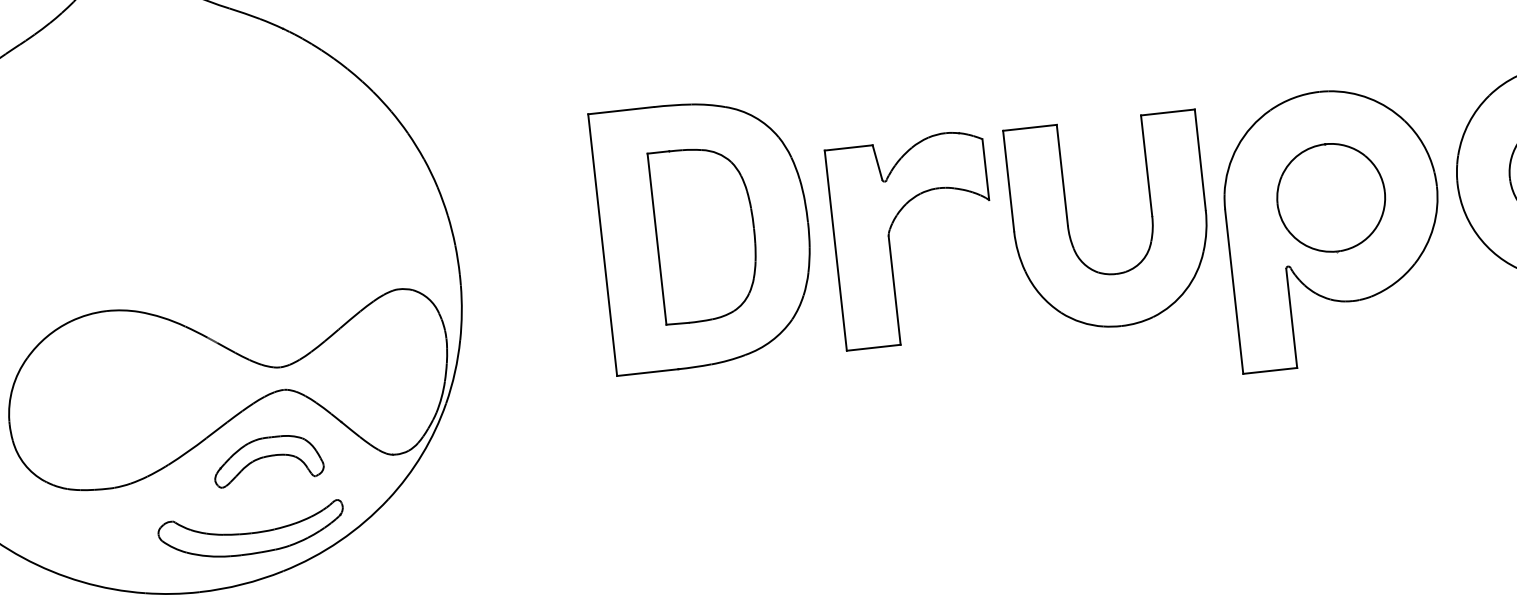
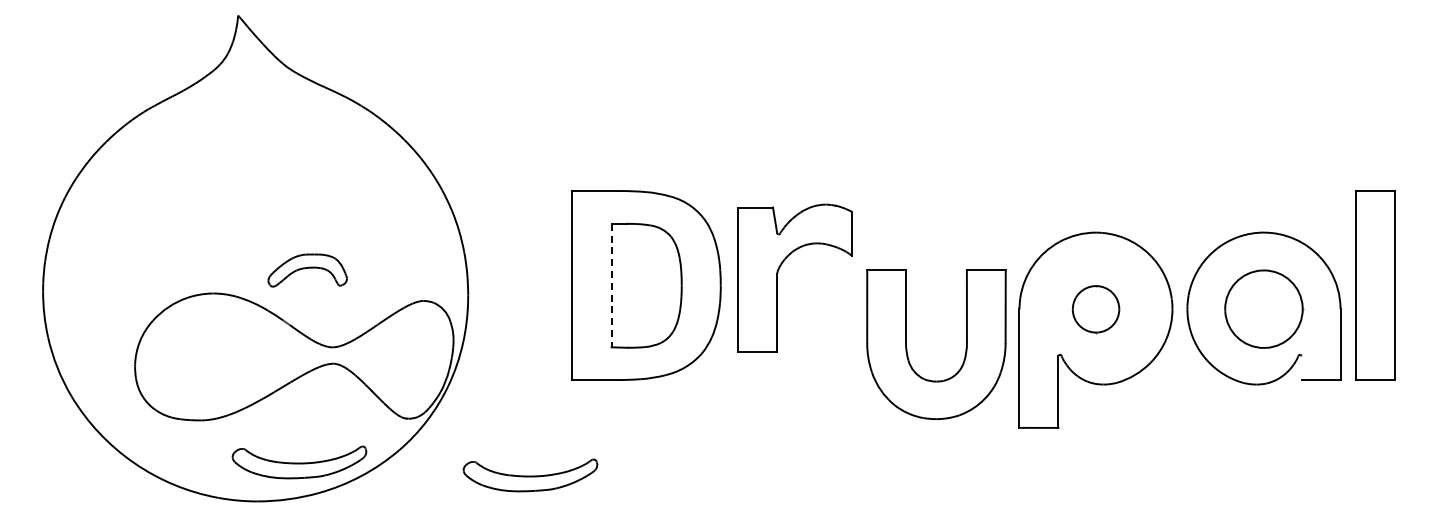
part: (1330, 198) -> (1095, 309), size x0.6
part: (1070, 232) -> (907, 348), moved
part: (890, 235) -> (778, 273), moved
line: (656, 239) -> (611, 285), solid -> dashed
part: (267, 460) -> (307, 270), moved
part: (573, 514) -> (530, 475), added

